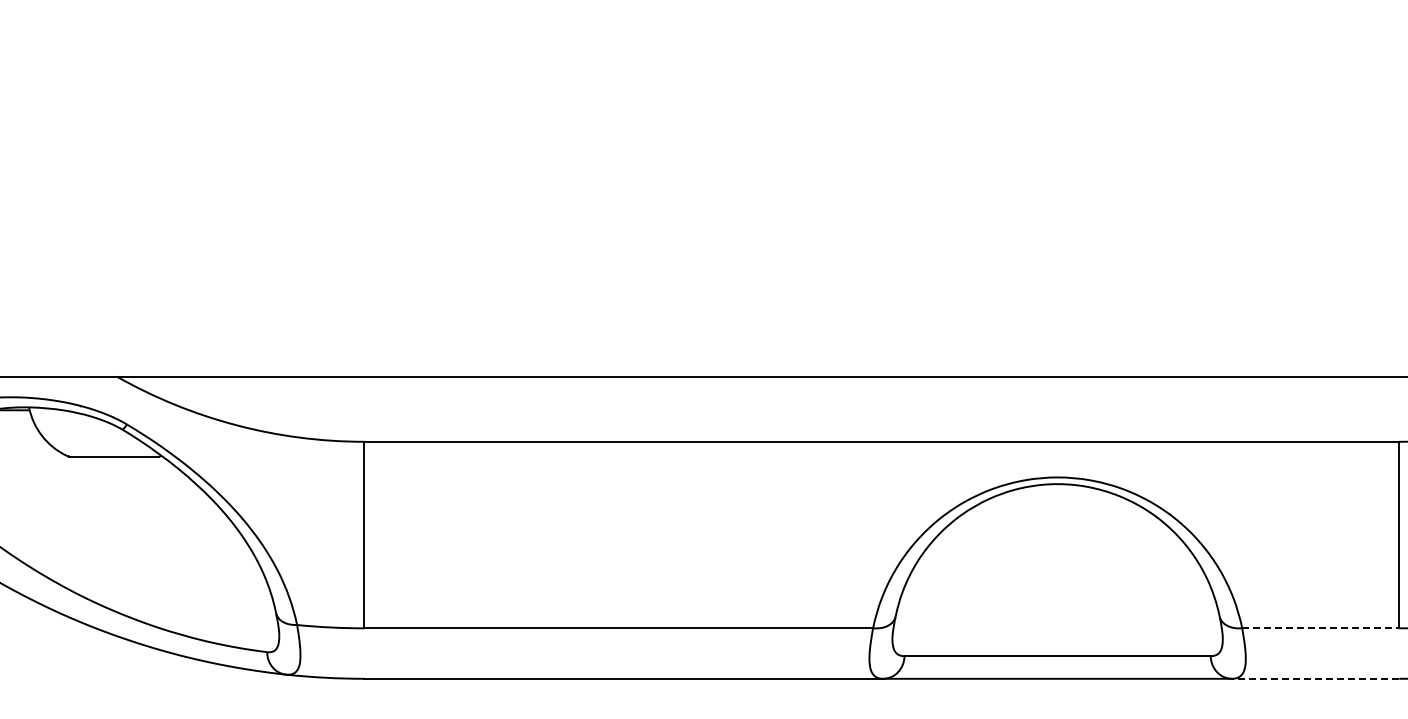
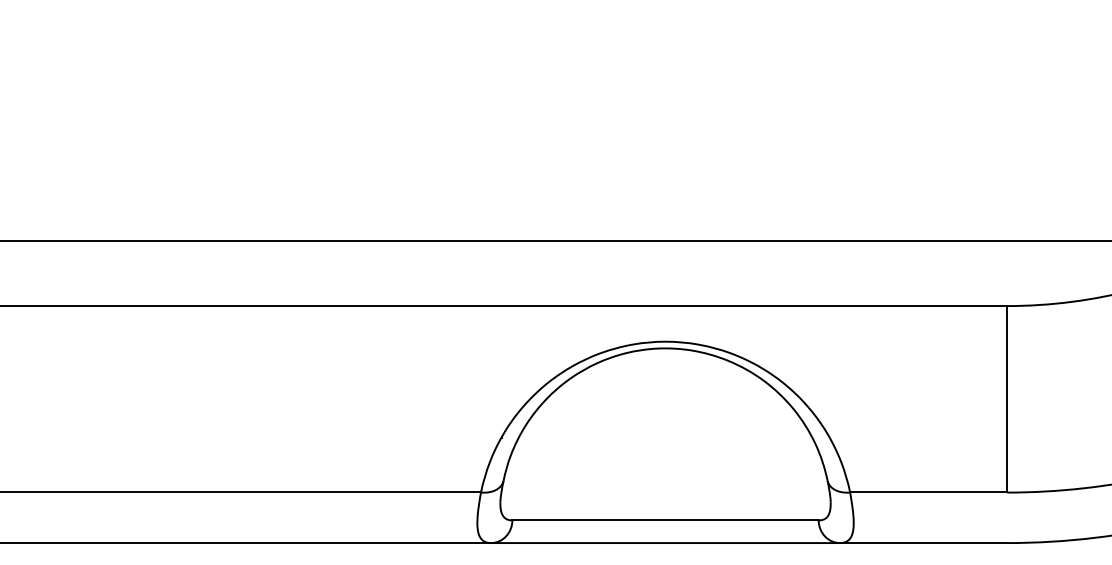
line: (1320, 628) -> (928, 492), dashed -> solid
line: (1315, 678) -> (923, 542), dashed -> solid

